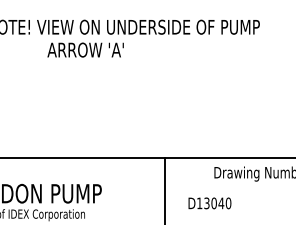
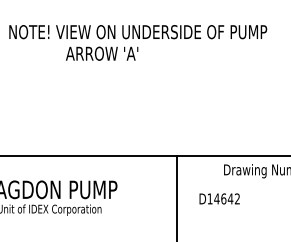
text: (218, 202) -> (227, 198), D13040 -> D14642

